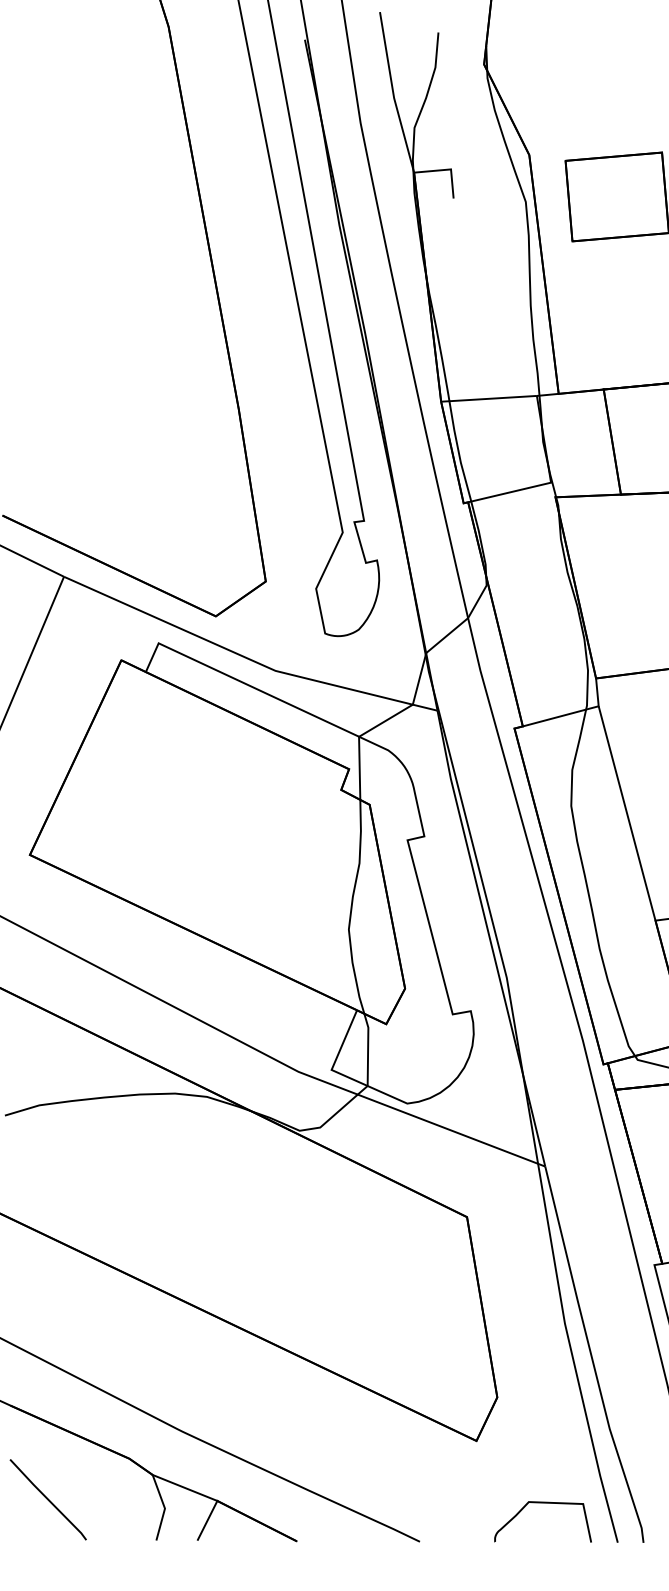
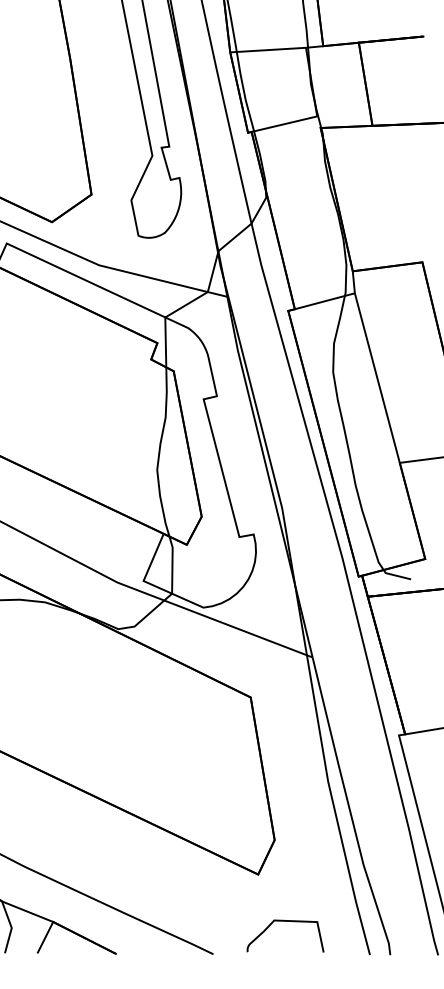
curve: (542, 1503) -> (285, 921), moved

